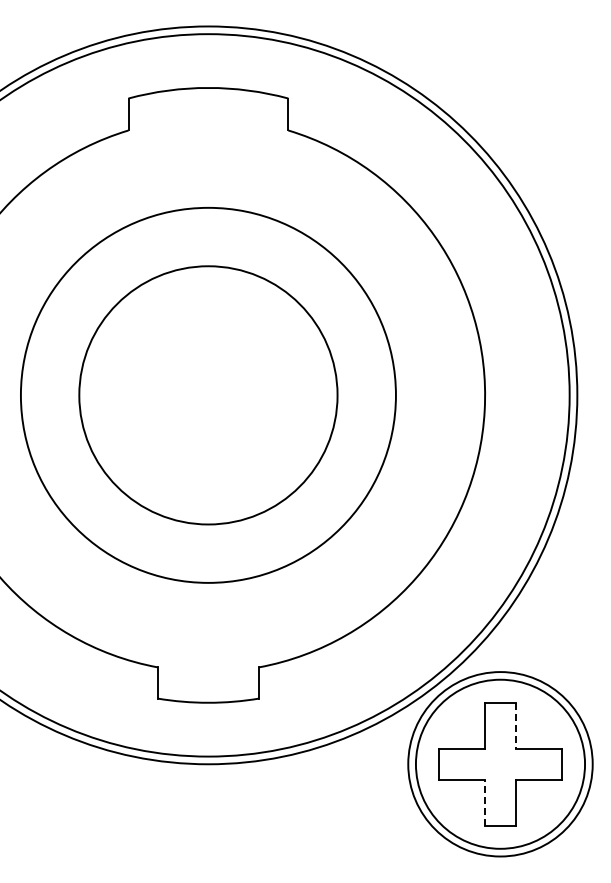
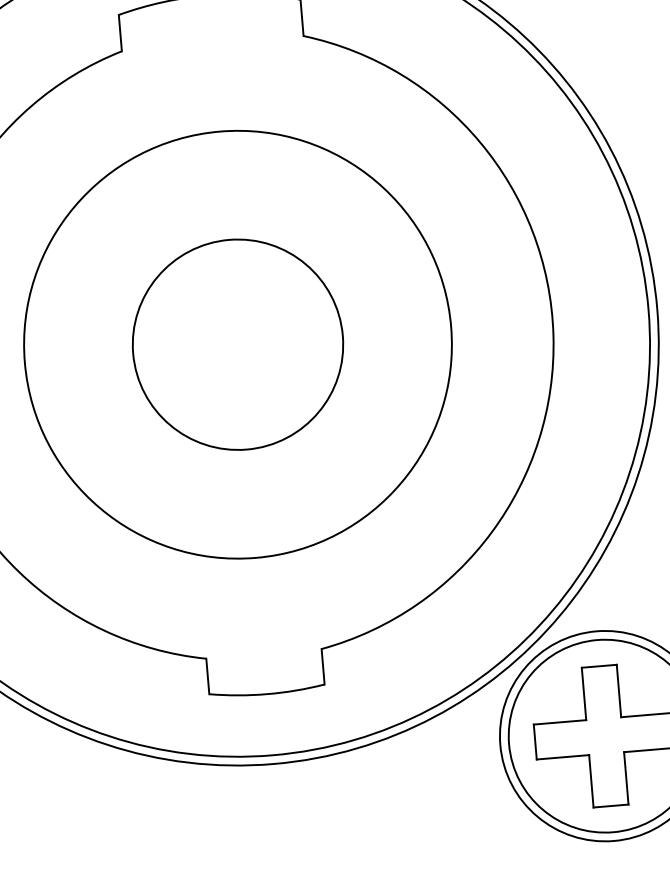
circle: (208, 395) -> (238, 344), size x0.71
line: (515, 726) -> (618, 691), dashed -> solid
line: (485, 802) -> (591, 781), dashed -> solid

